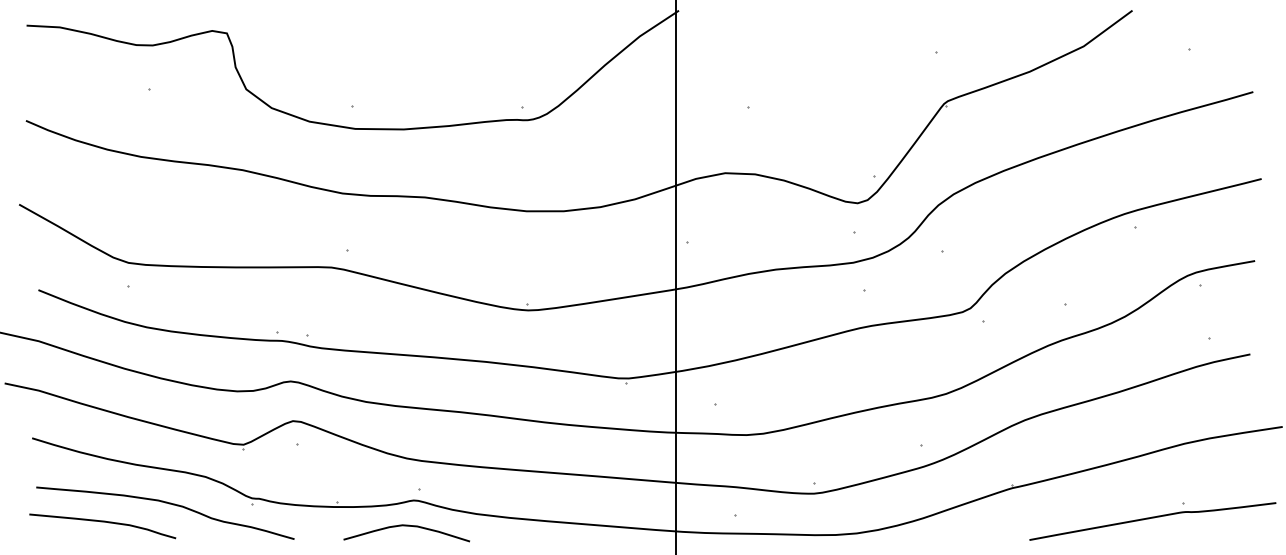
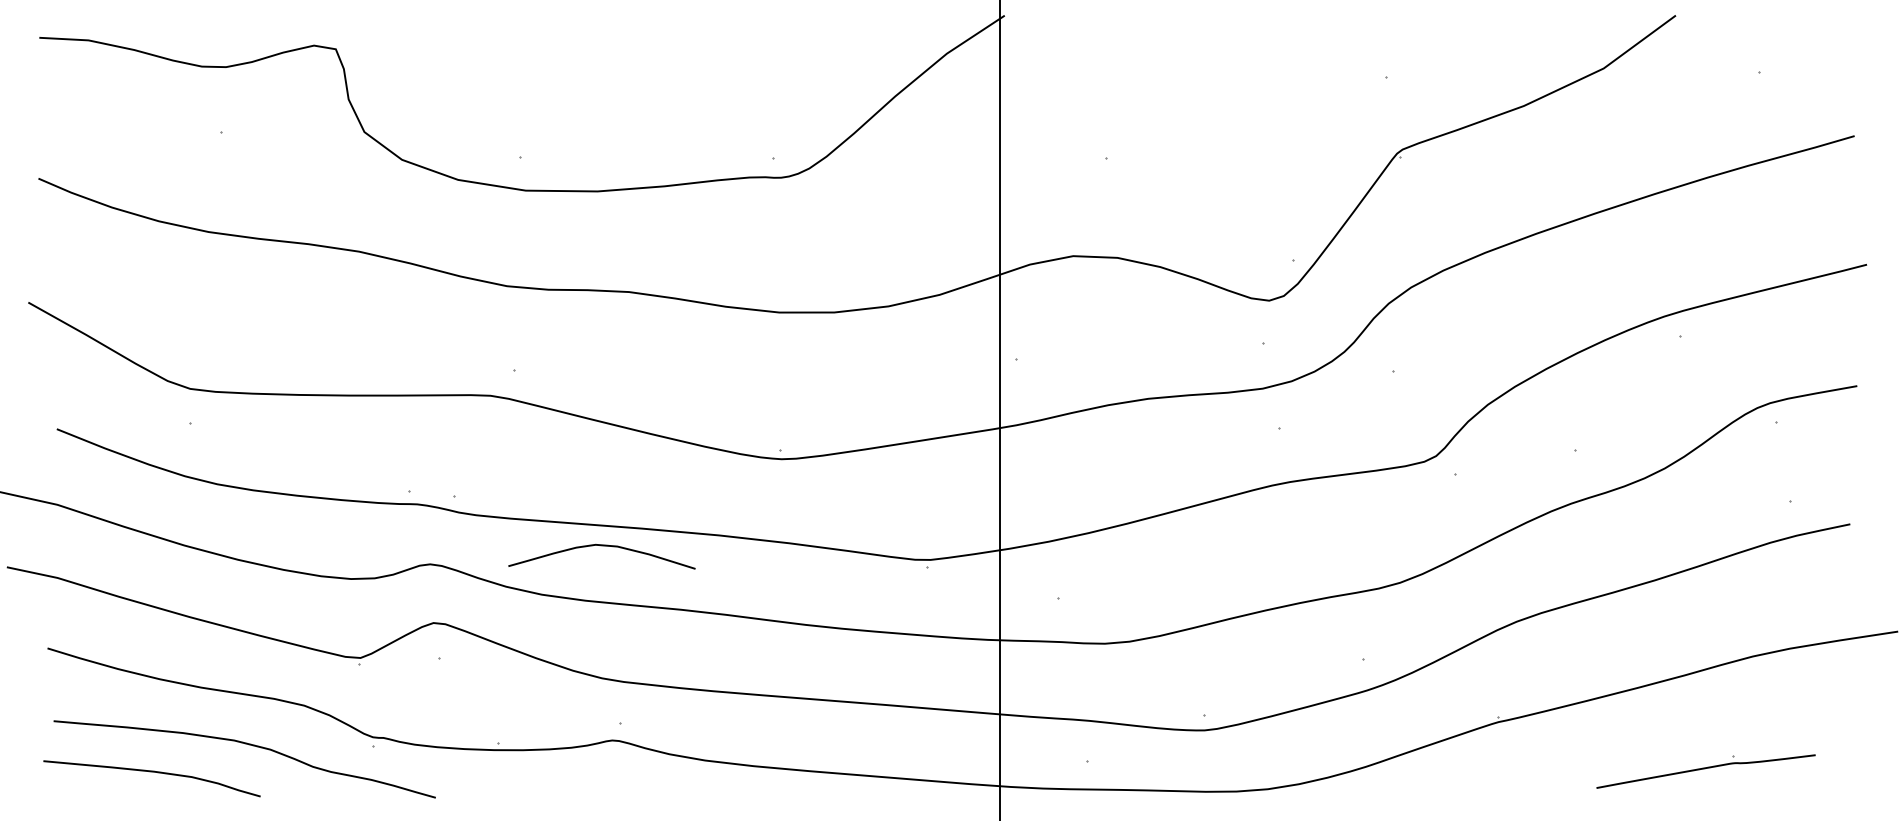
part: (1152, 521) -> (1705, 771), size x0.6
curve: (406, 526) -> (601, 546), moved

